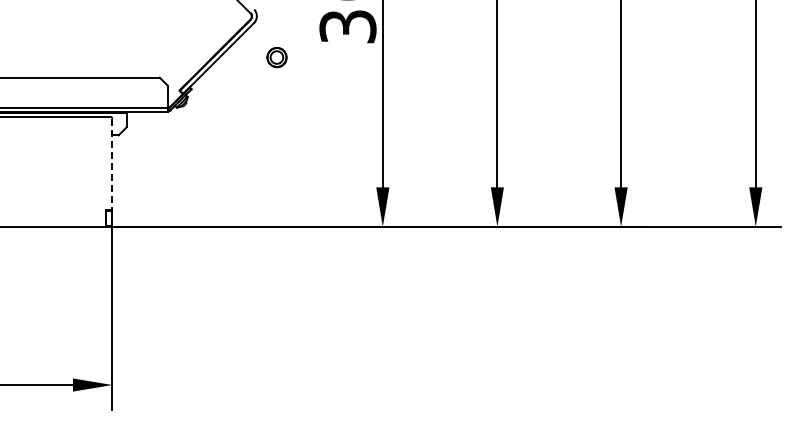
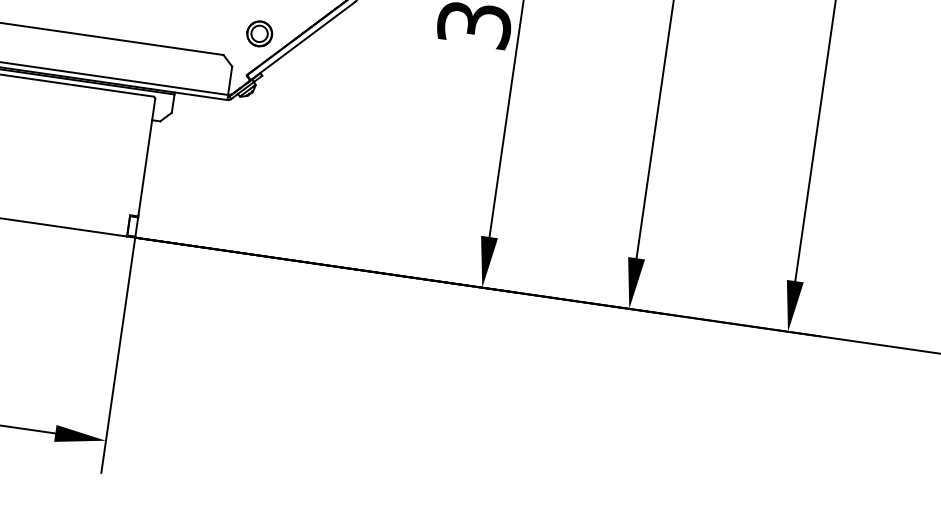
part: (276, 57) -> (259, 33), moved
line: (112, 164) -> (146, 157), dashed -> solid

